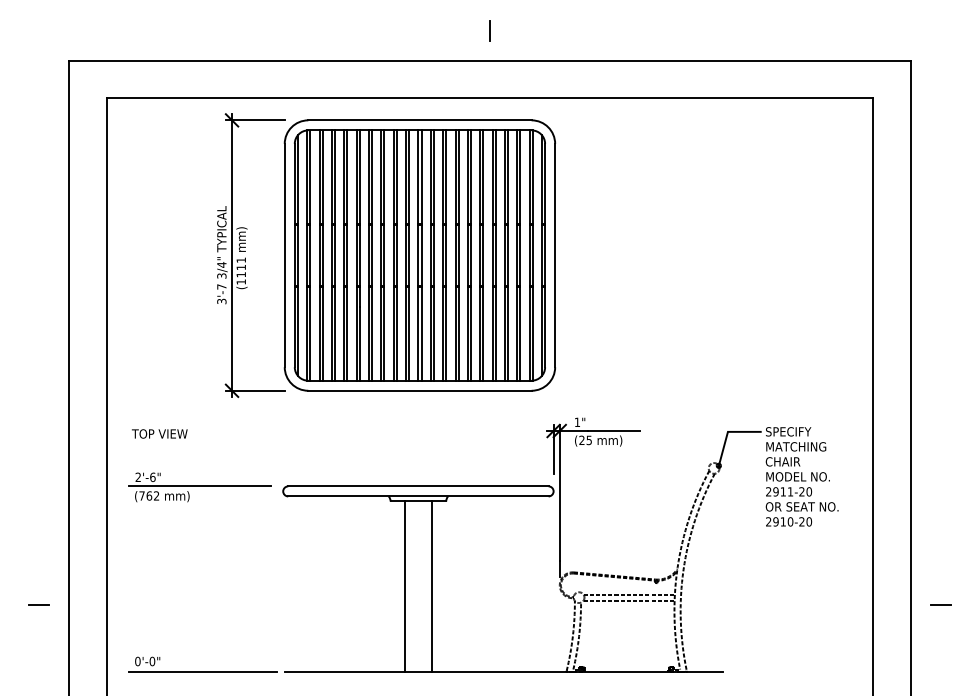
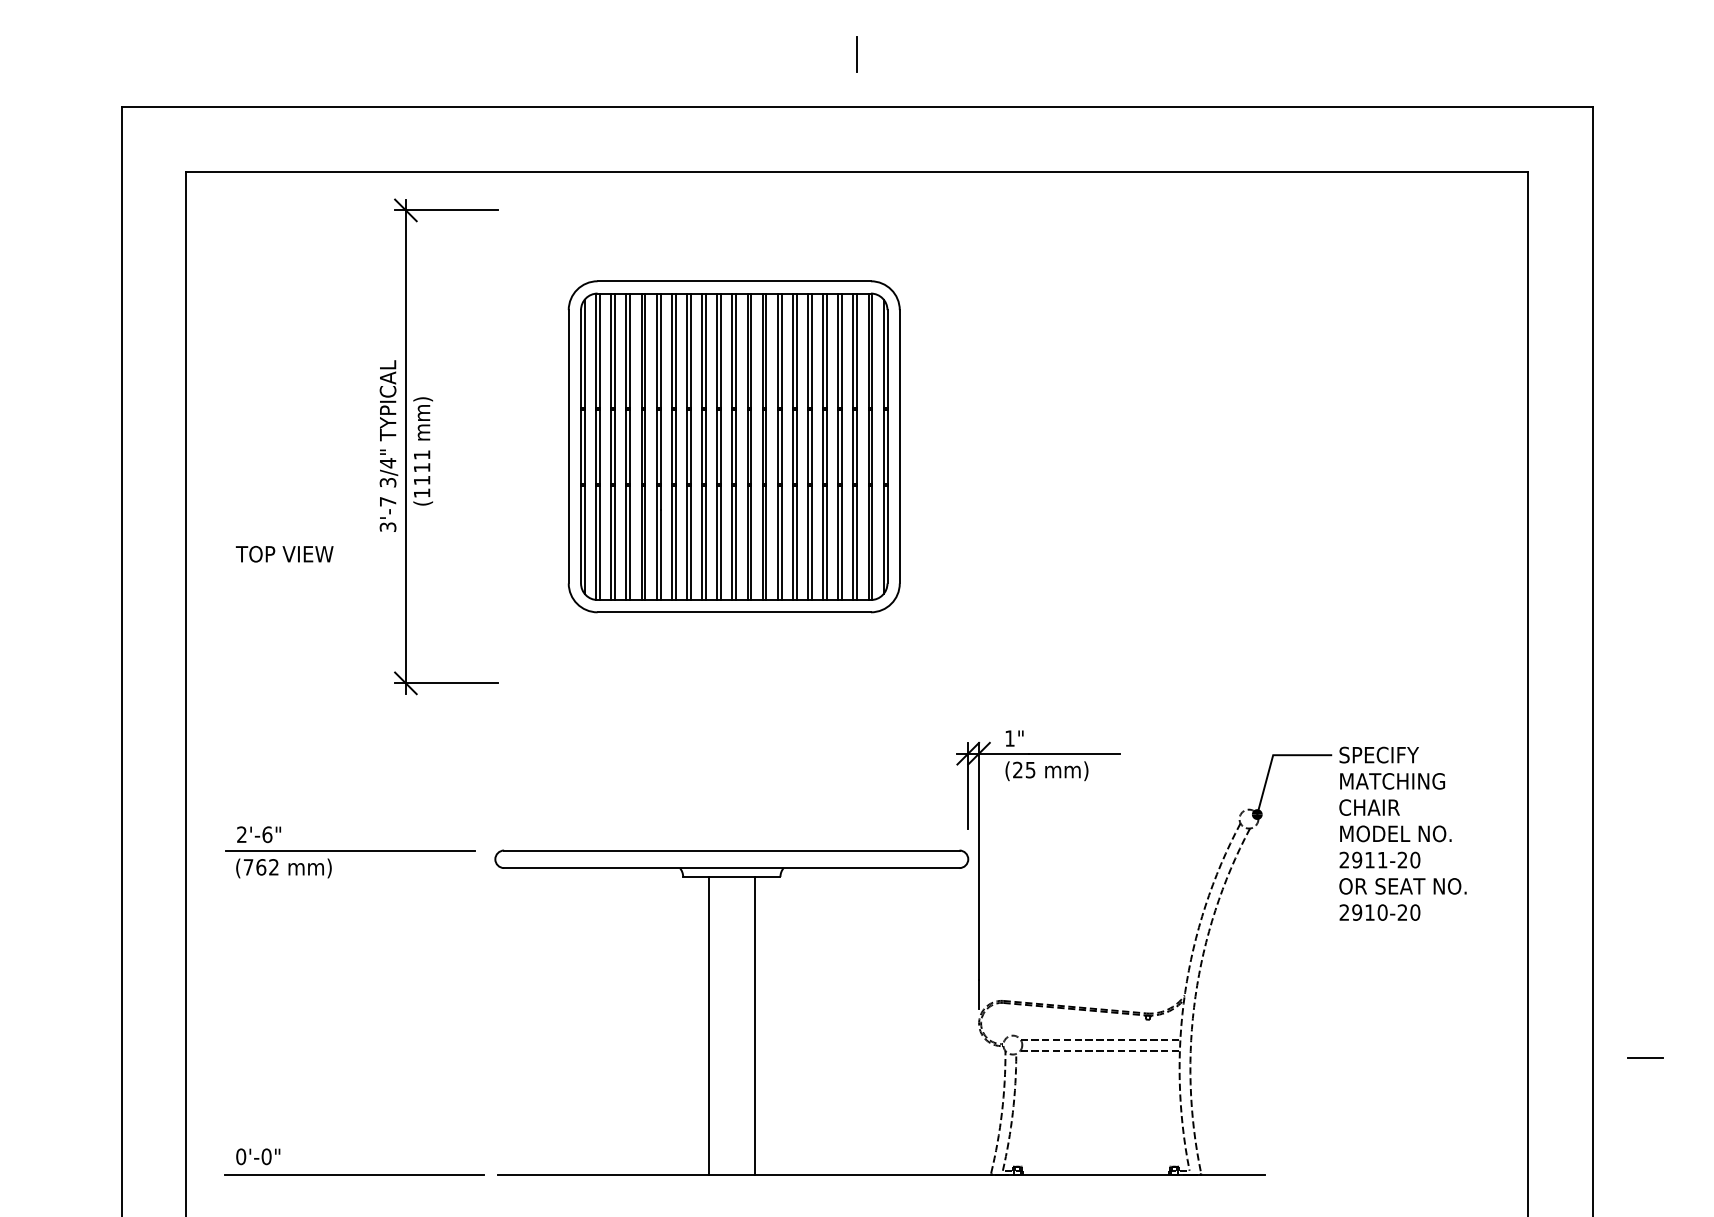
part: (419, 255) -> (733, 446), size x0.7
text: (159, 433) -> (284, 553), moved
line: (38, 604) -> (67, 1057), removed

